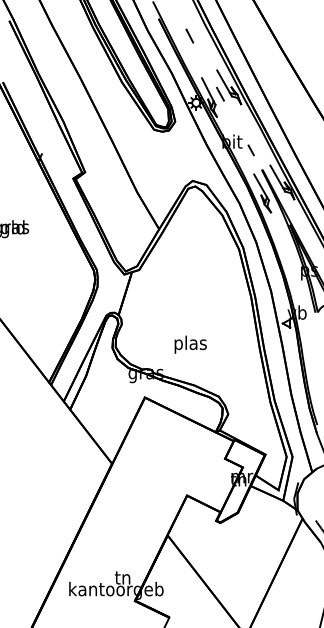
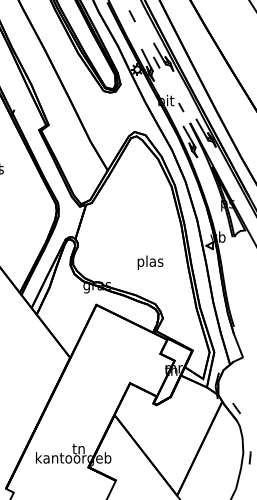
text: (190, 344) -> (150, 262), moved

